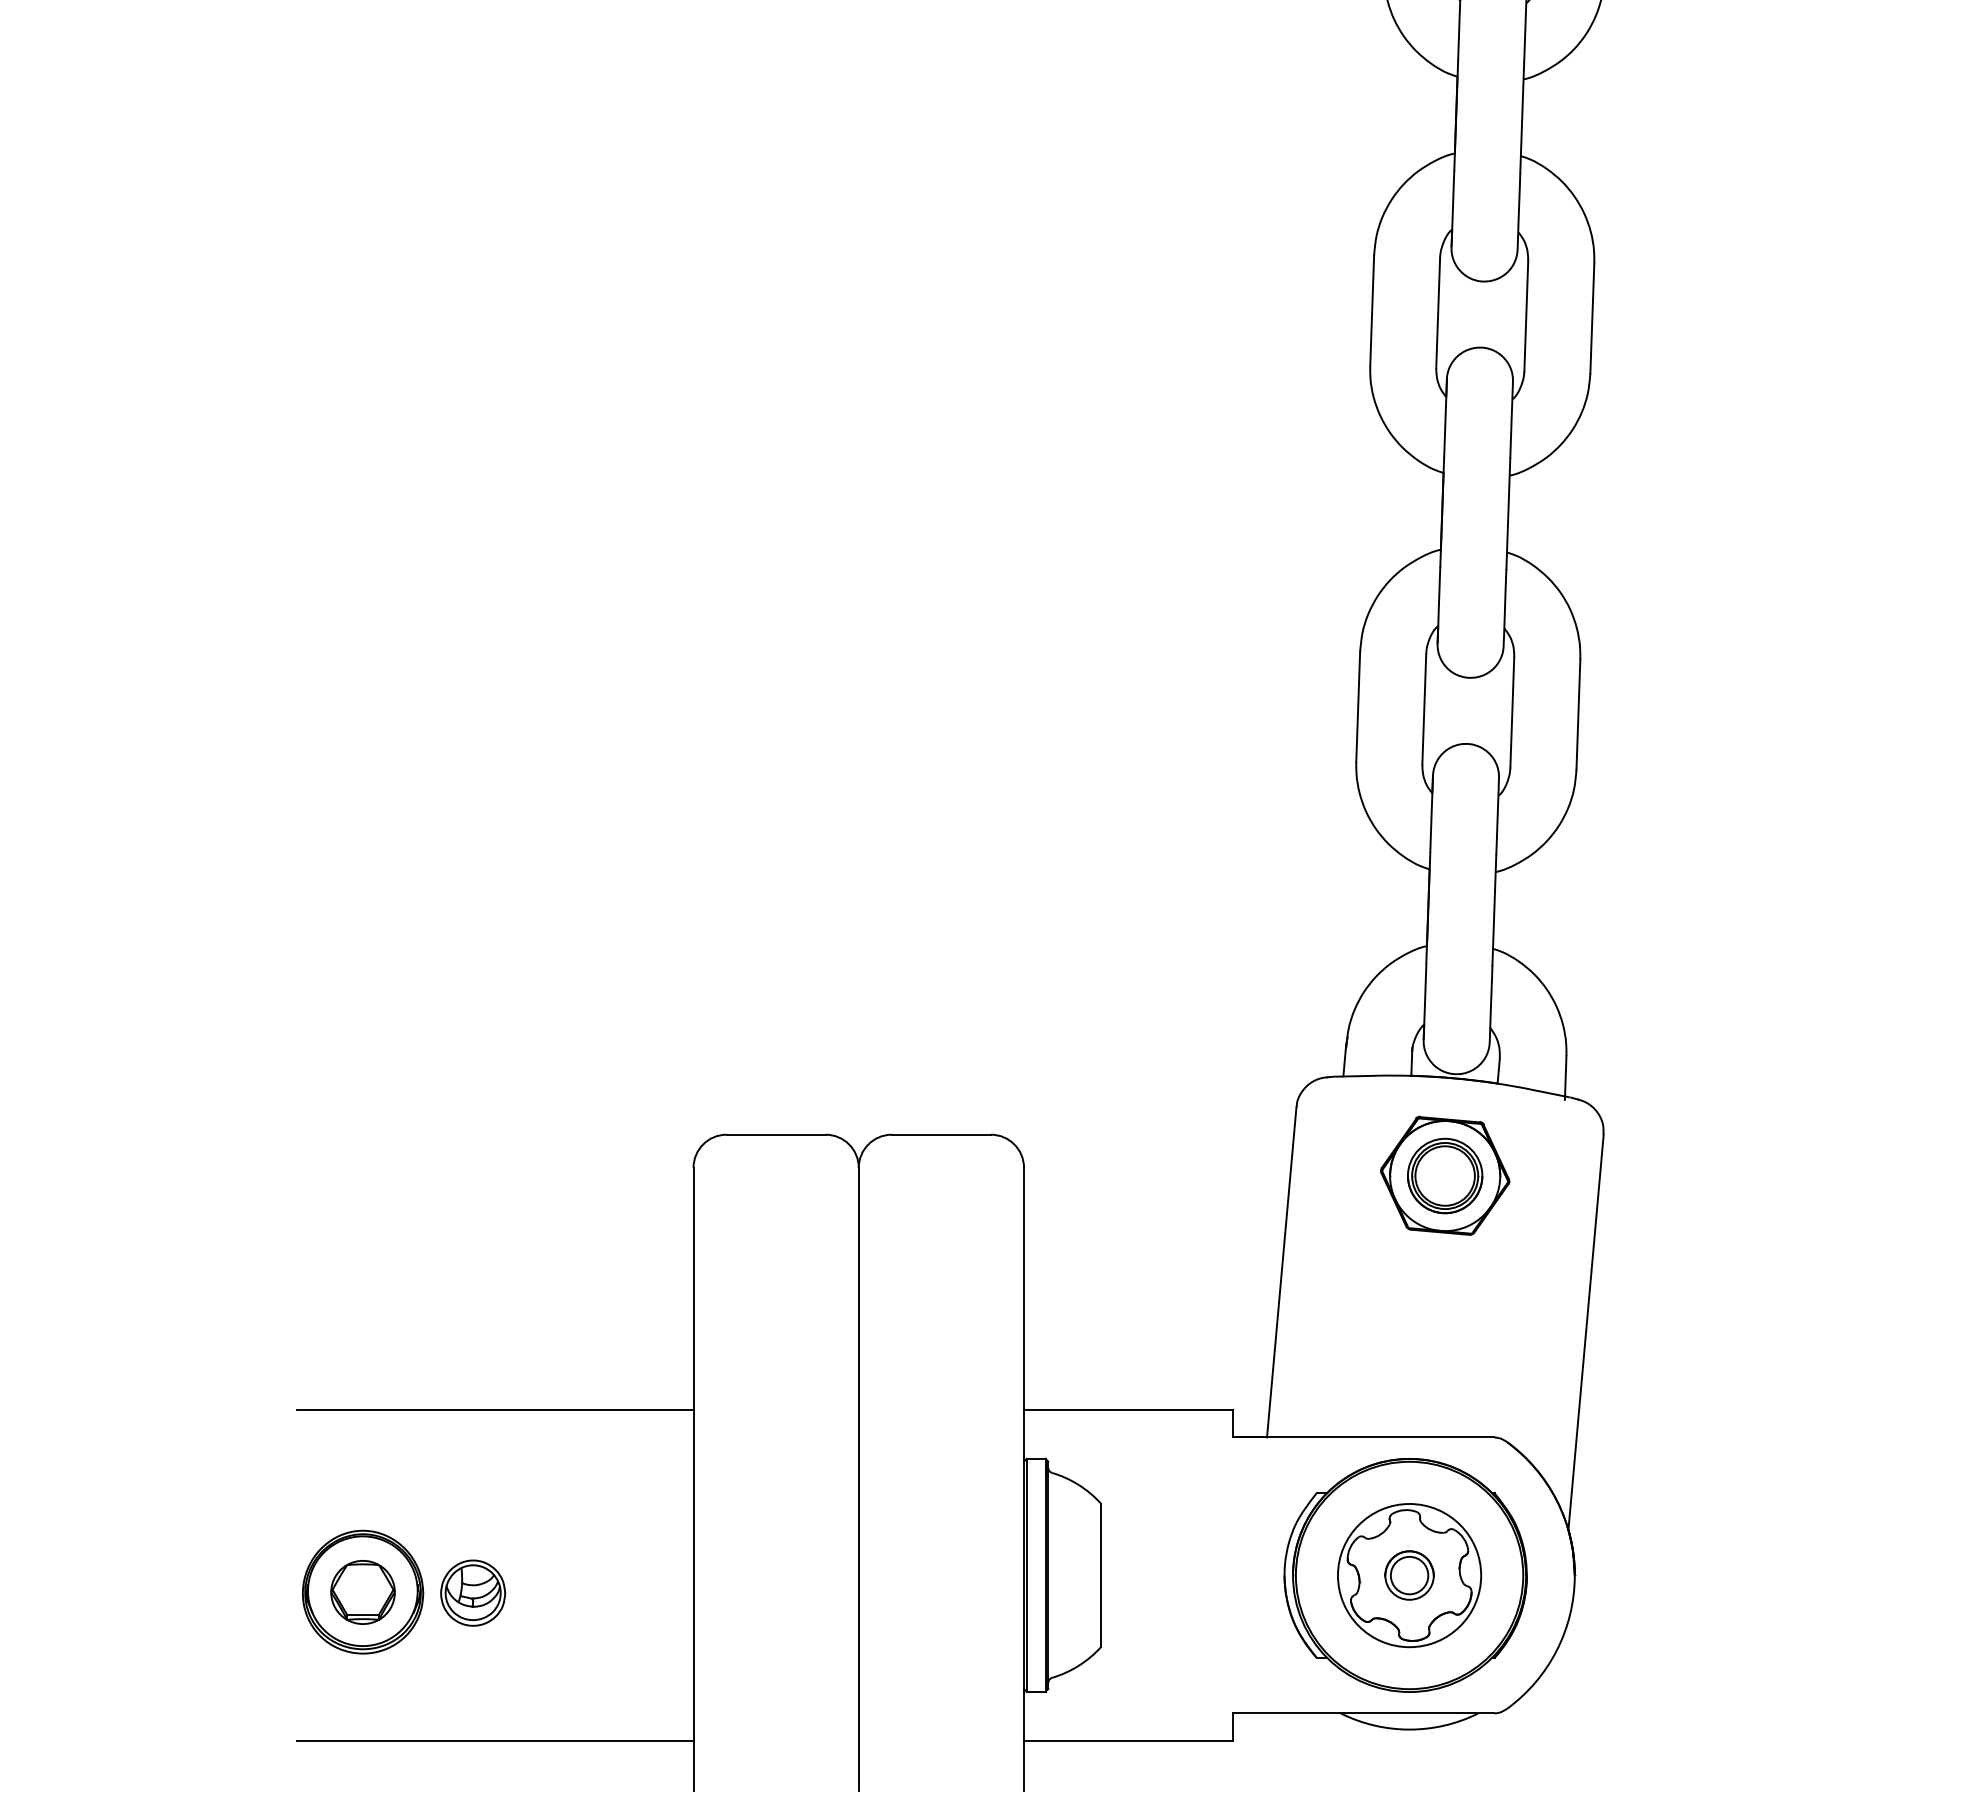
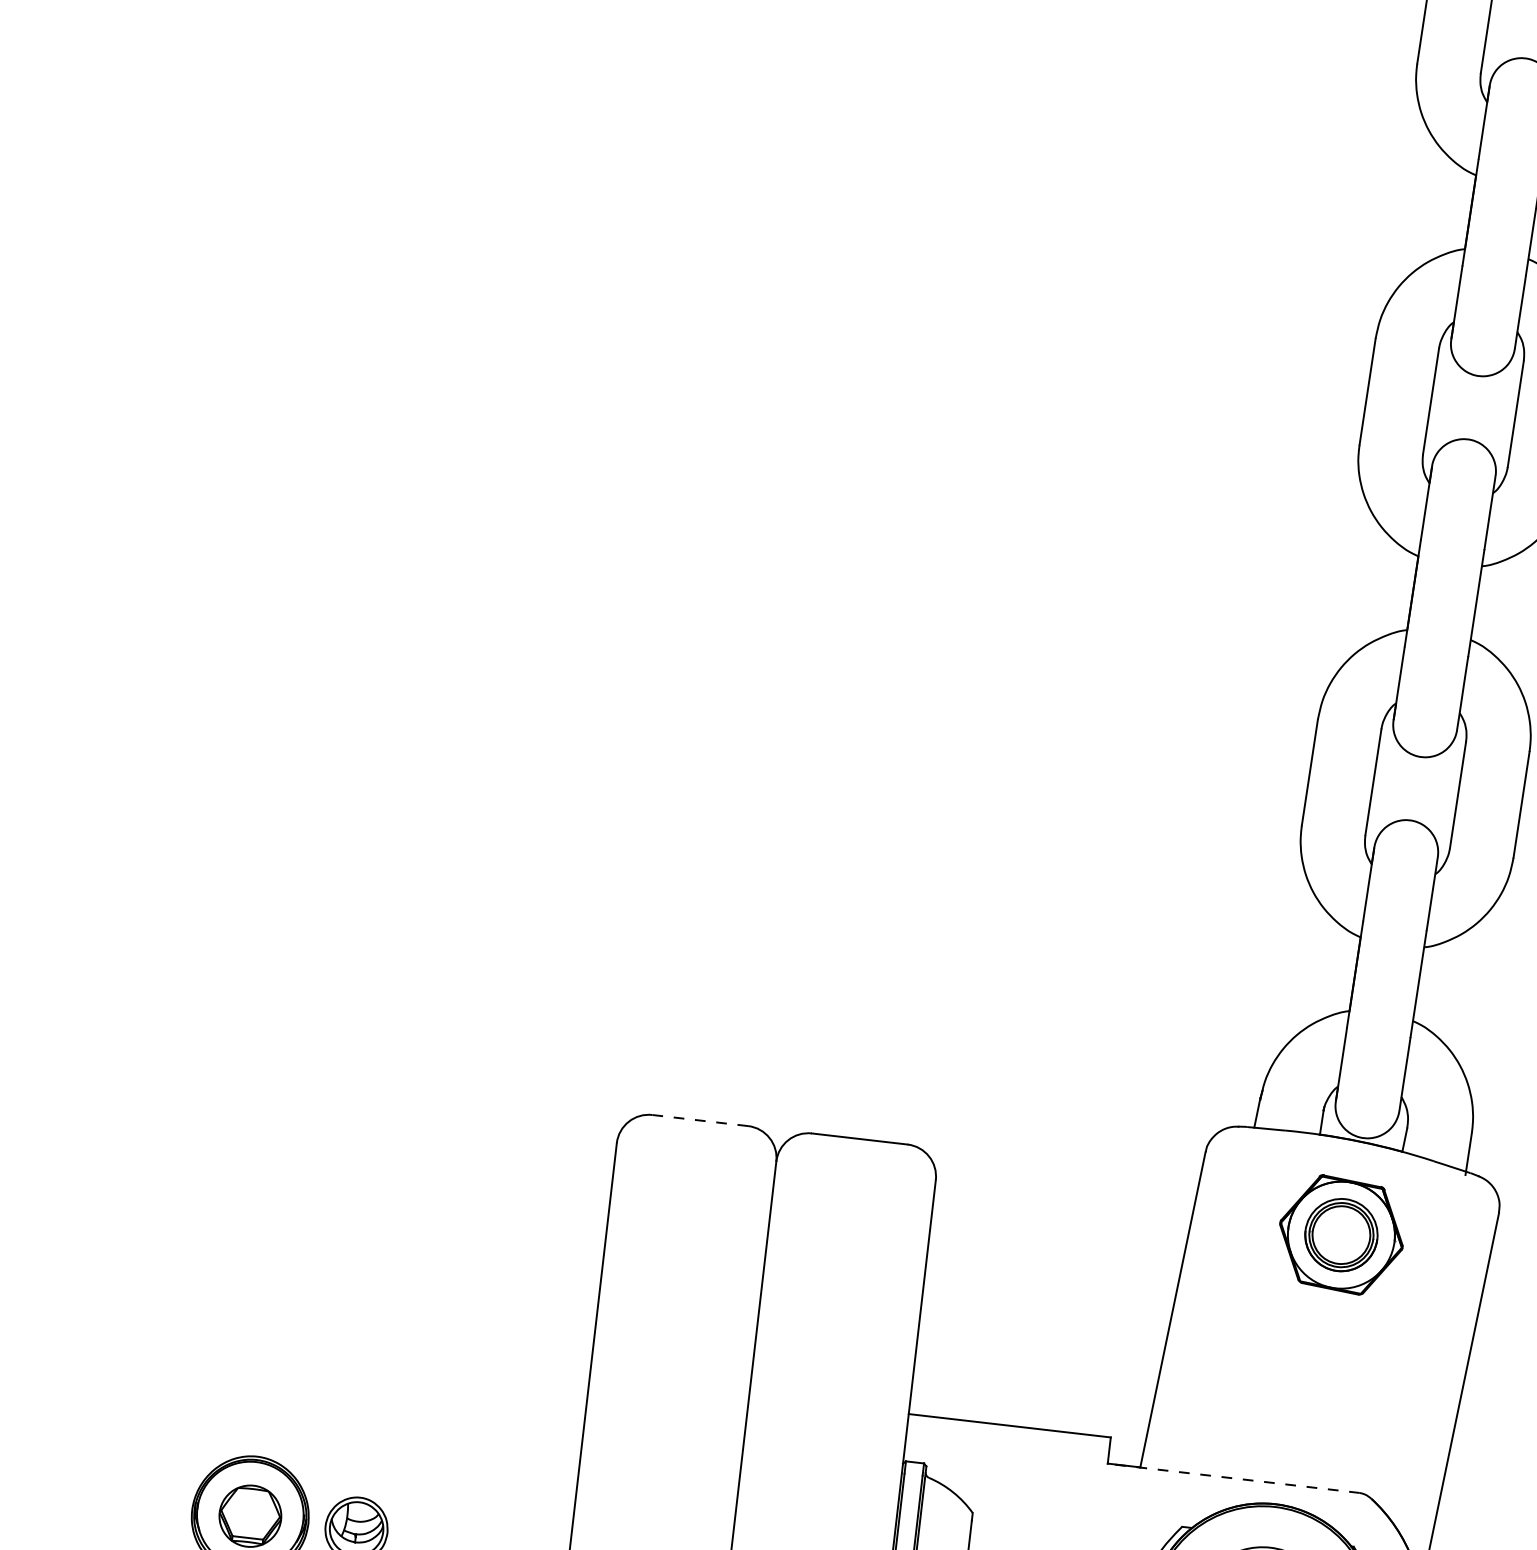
line: (776, 1134) -> (700, 1120), solid -> dashed
line: (494, 1410) -> (397, 1355), removed
line: (1363, 1437) -> (1233, 1478), solid -> dashed

